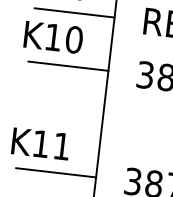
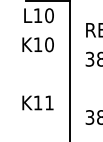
line: (73, 13) -> (47, 30), removed
line: (67, 66) -> (47, 59), removed
line: (55, 172) -> (47, 117), removed

